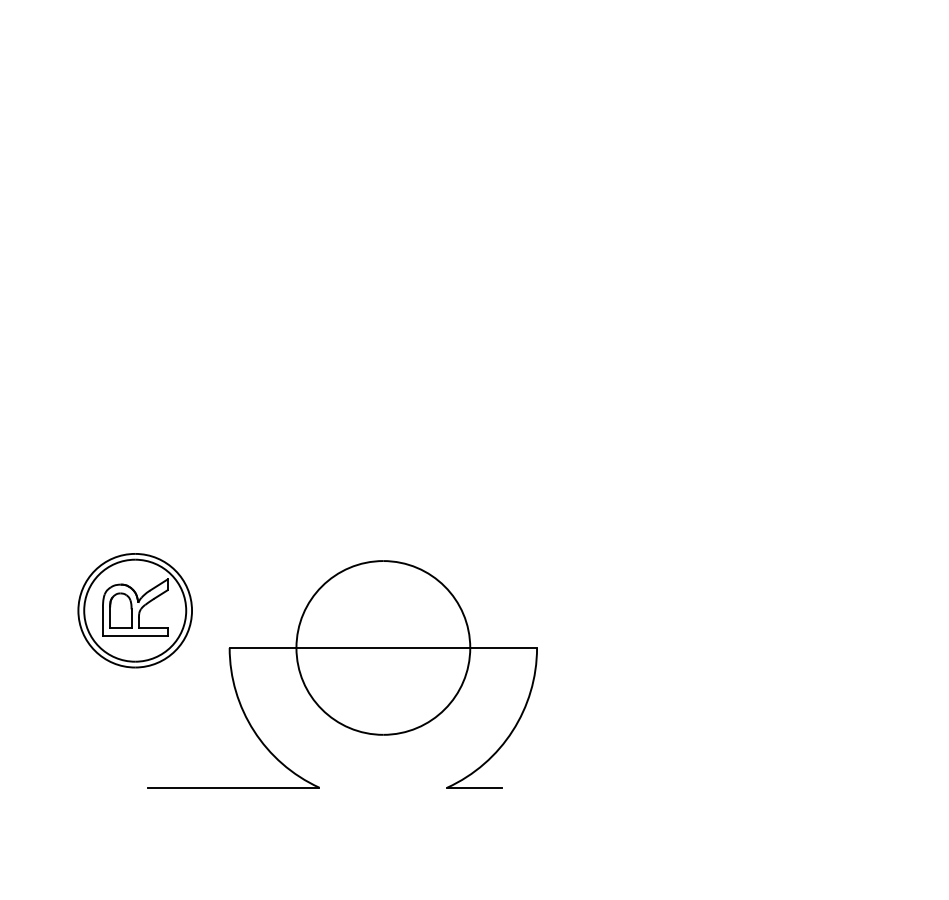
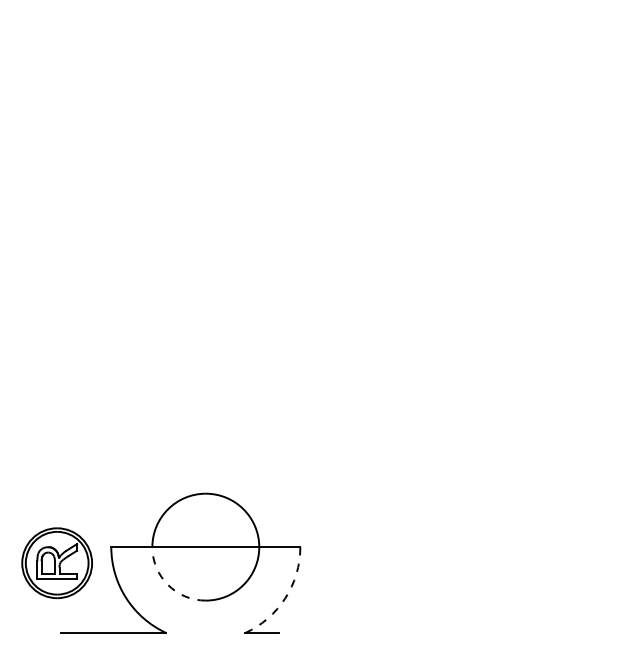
part: (134, 611) -> (56, 563), moved
arc: (322, 708) -> (168, 584), solid -> dashed
arc: (512, 731) -> (285, 598), solid -> dashed

